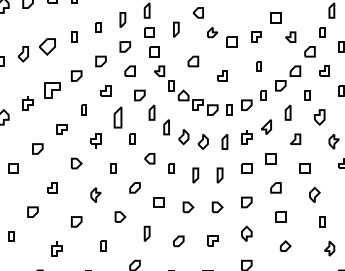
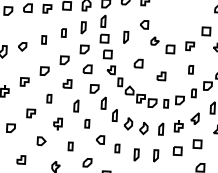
part: (47, 46) -> (22, 46), size x0.62
part: (52, 90) -> (24, 81), size x0.62
part: (117, 117) -> (75, 105), size x0.71

